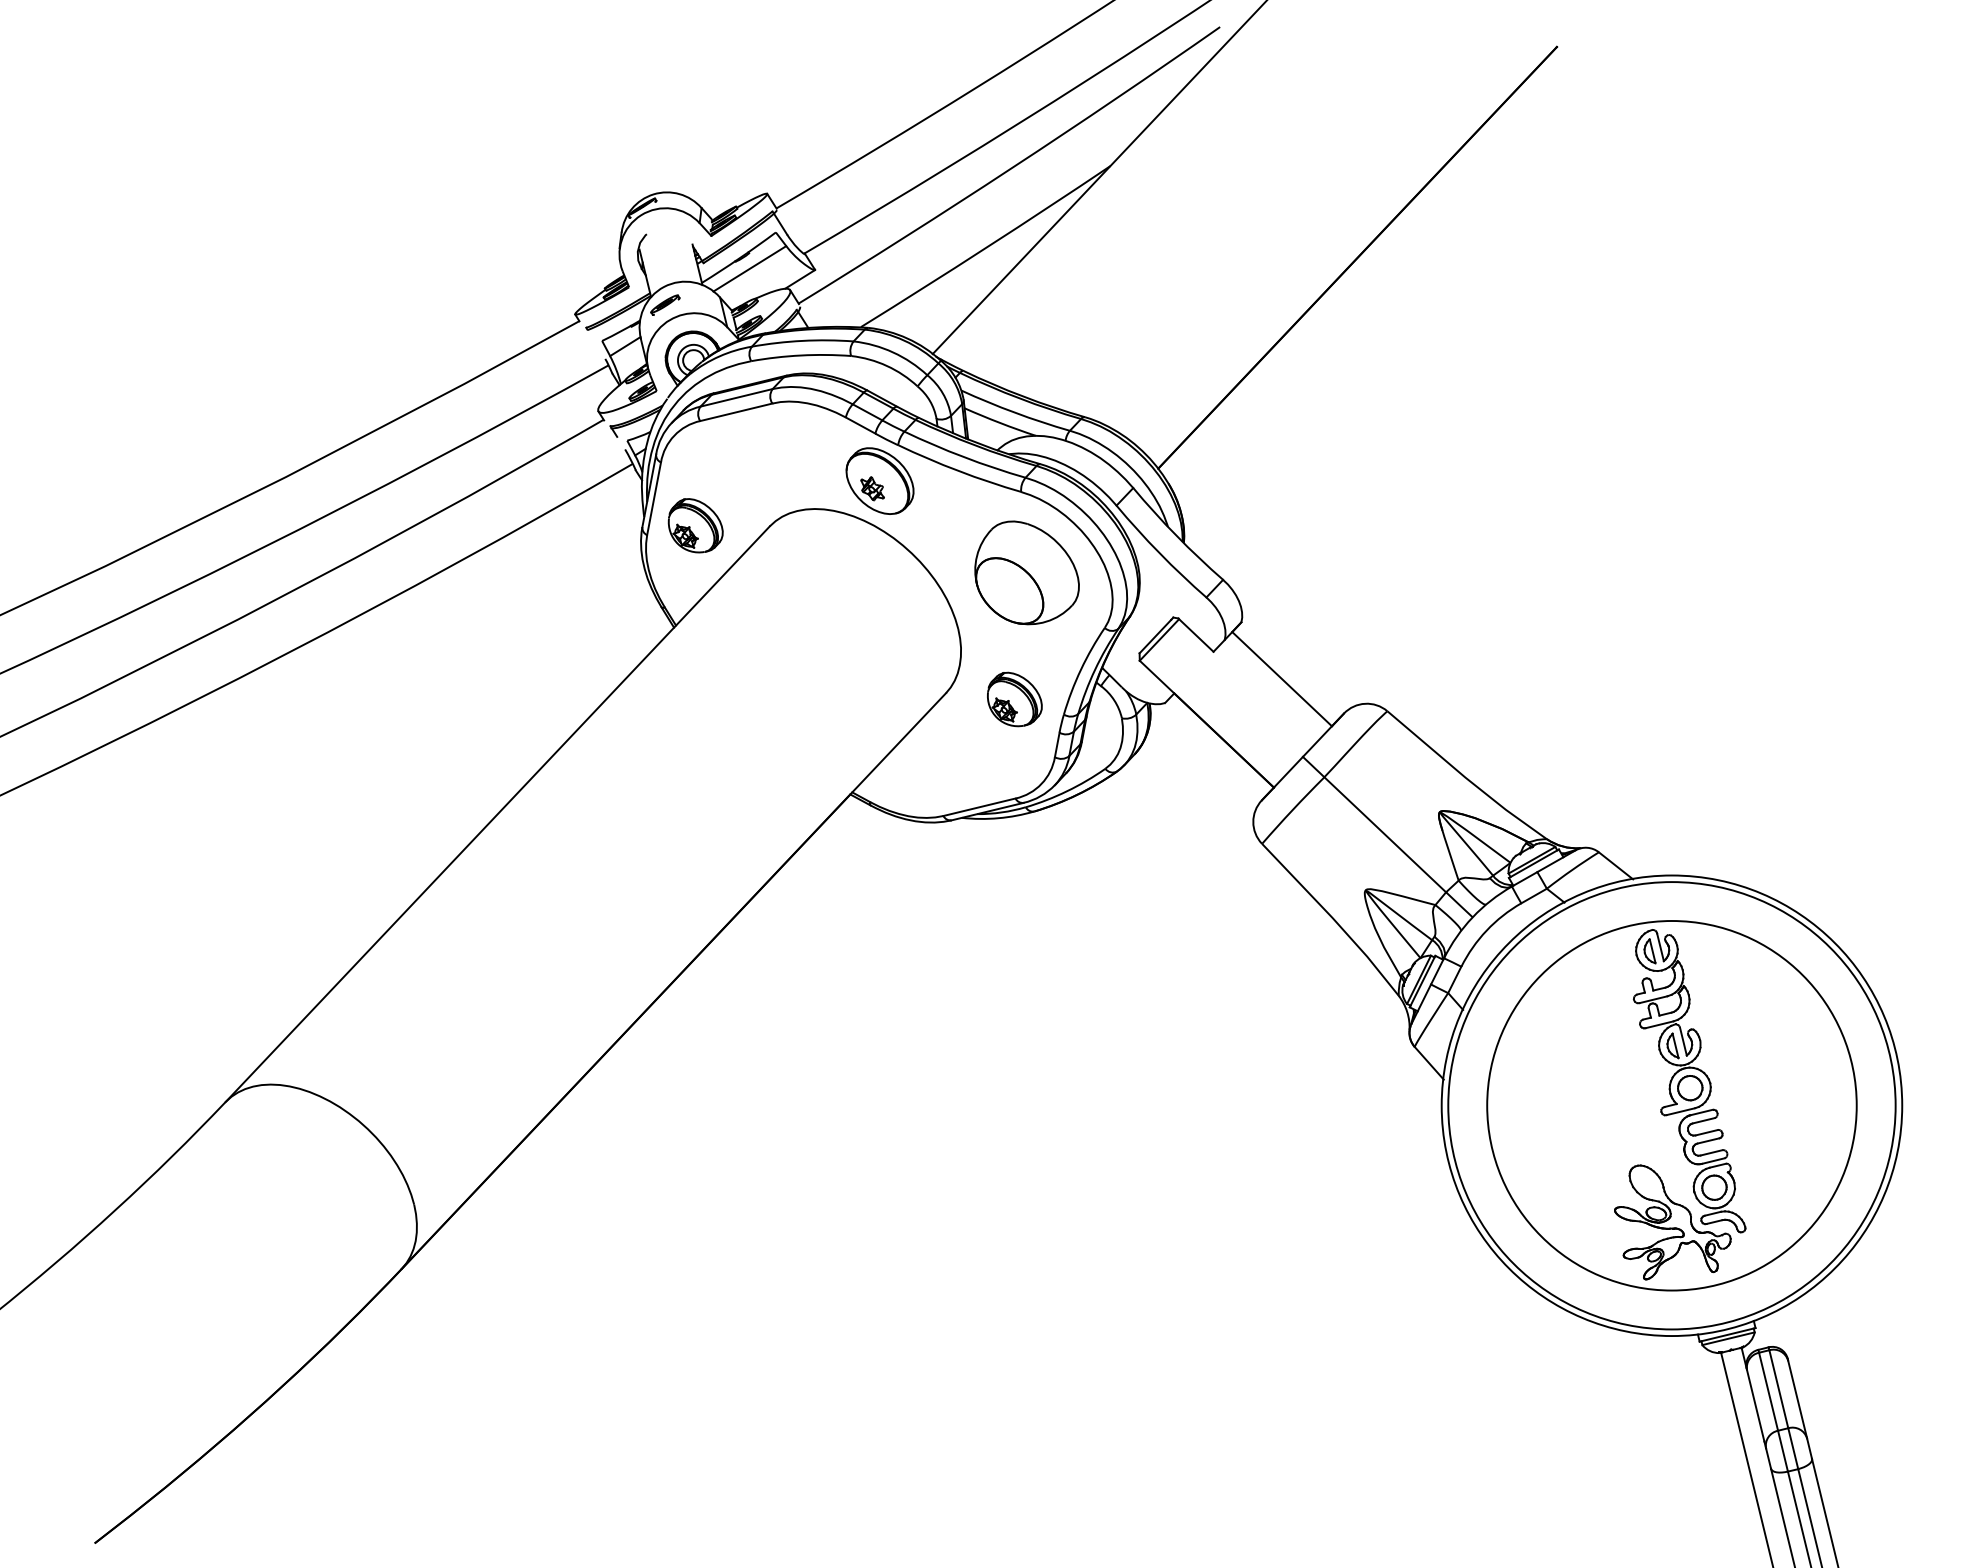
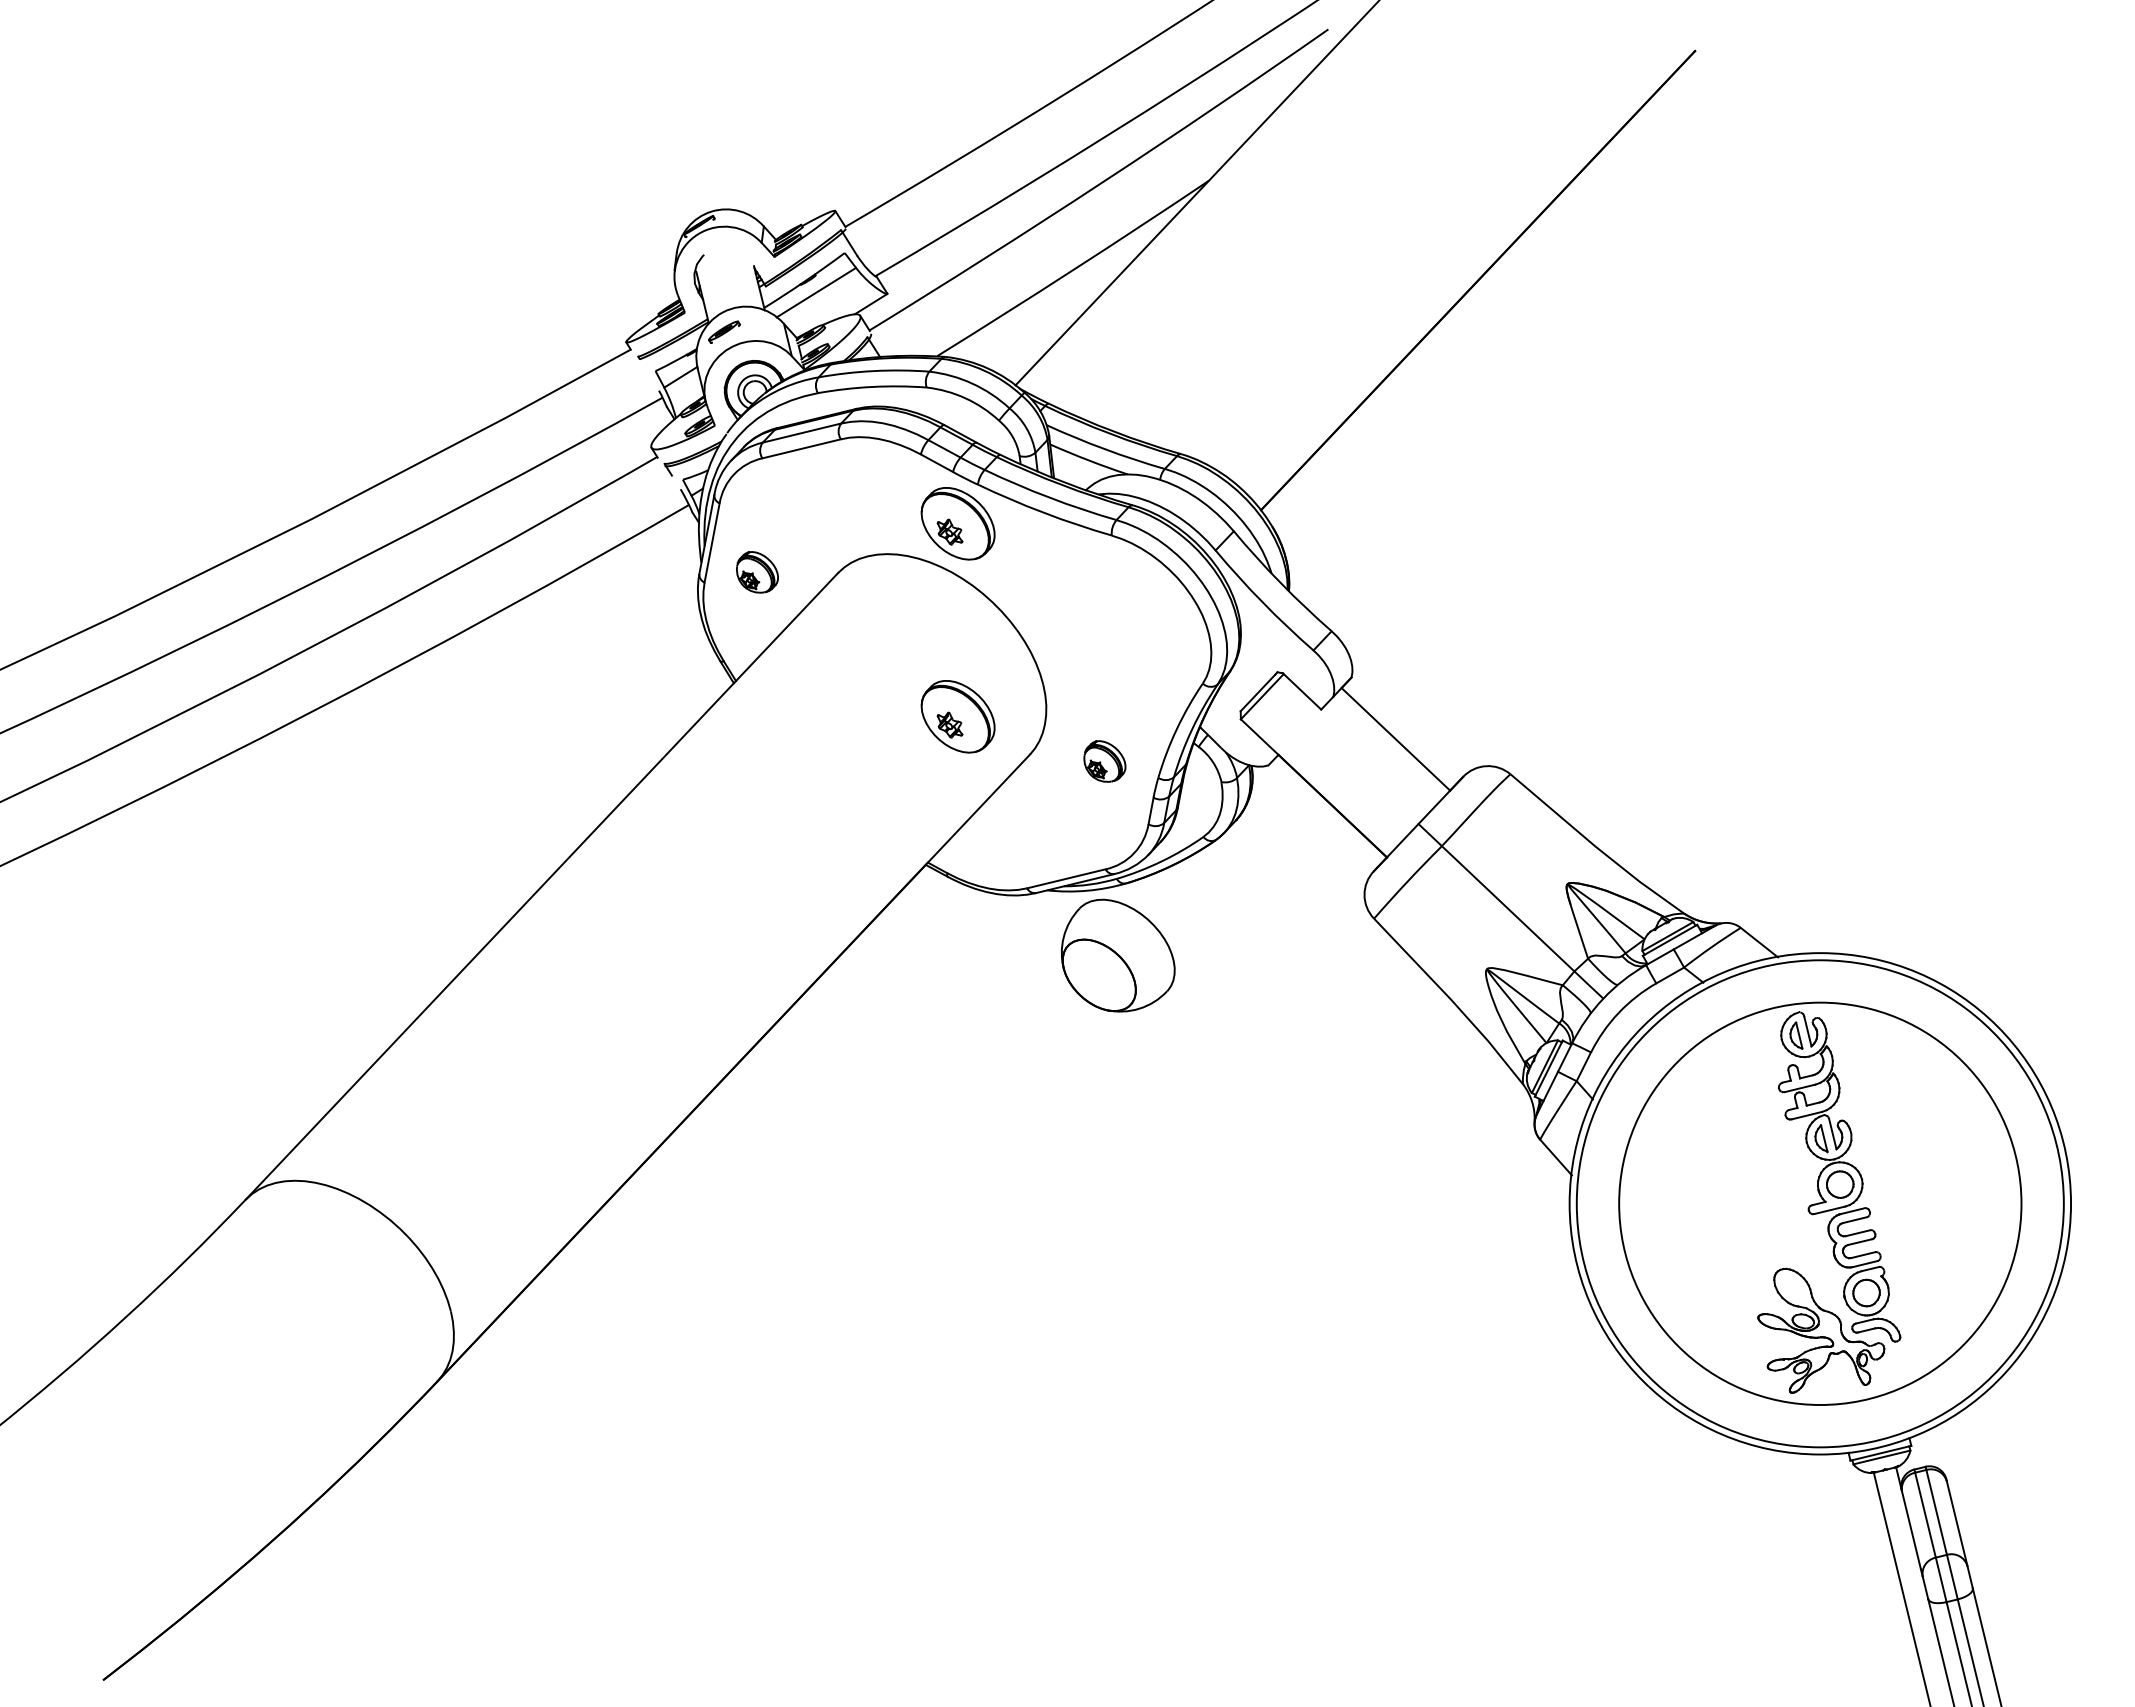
part: (695, 525) -> (757, 572), size x0.7
part: (1027, 572) -> (1118, 955), moved
part: (879, 658) -> (957, 716), added
part: (1014, 699) -> (1104, 761), size x0.7

